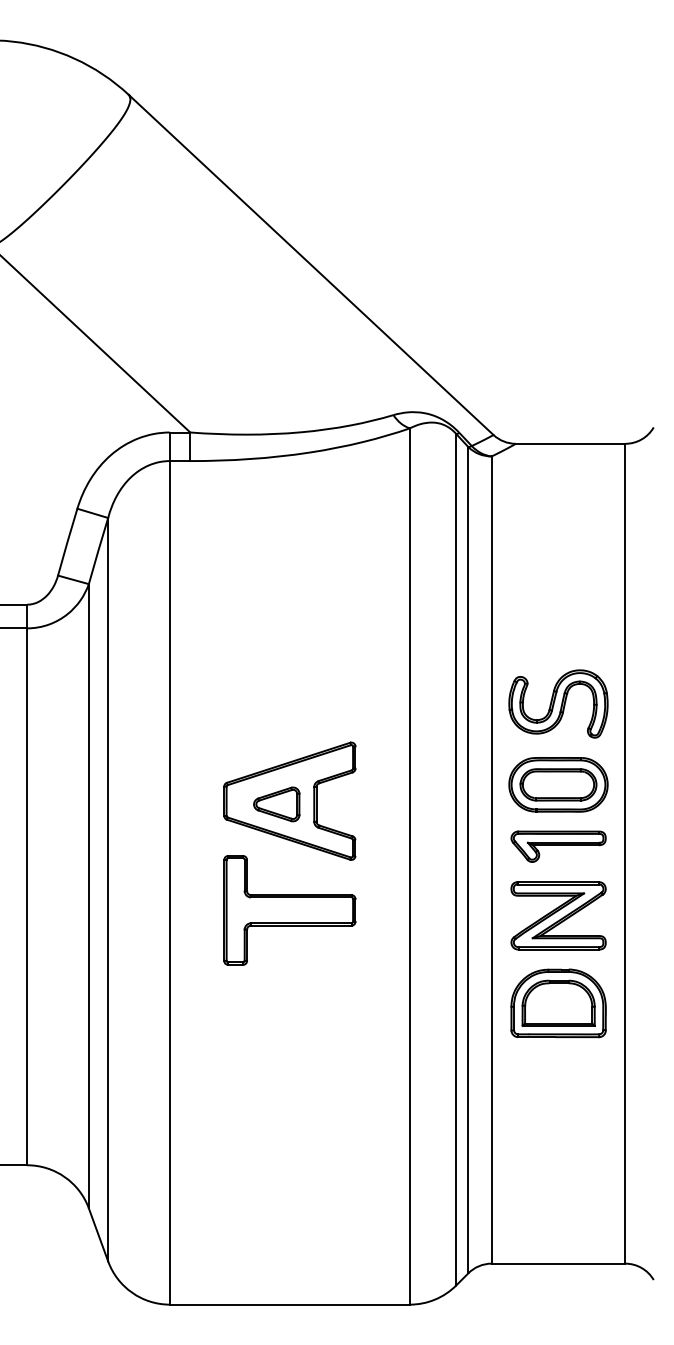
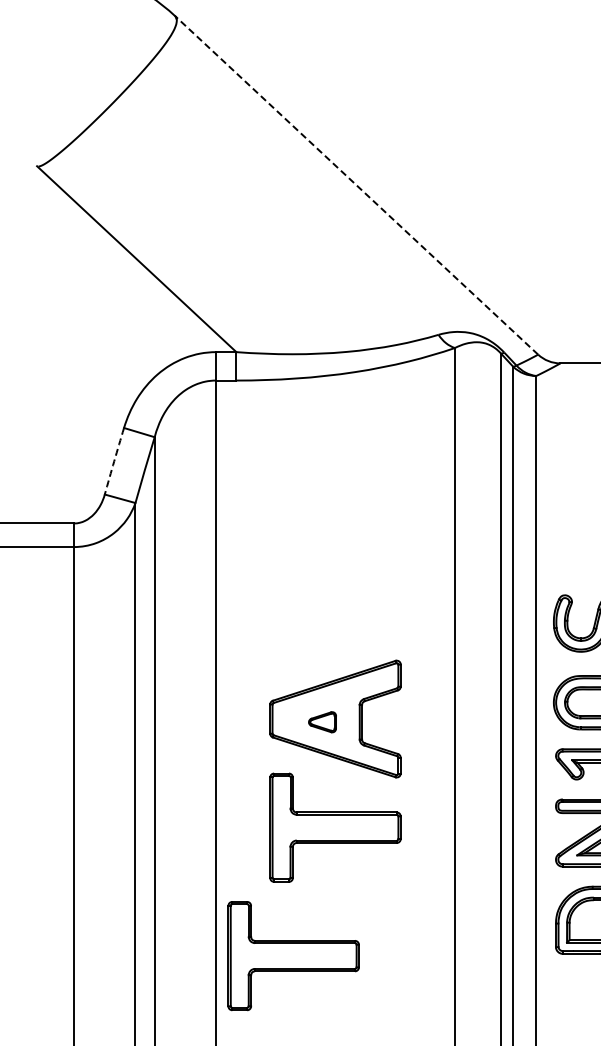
line: (310, 264) -> (356, 184), solid -> dashed
arc: (67, 542) -> (114, 461), solid -> dashed
part: (276, 804) -> (322, 722), size x0.6
part: (247, 1039) -> (293, 956), added

